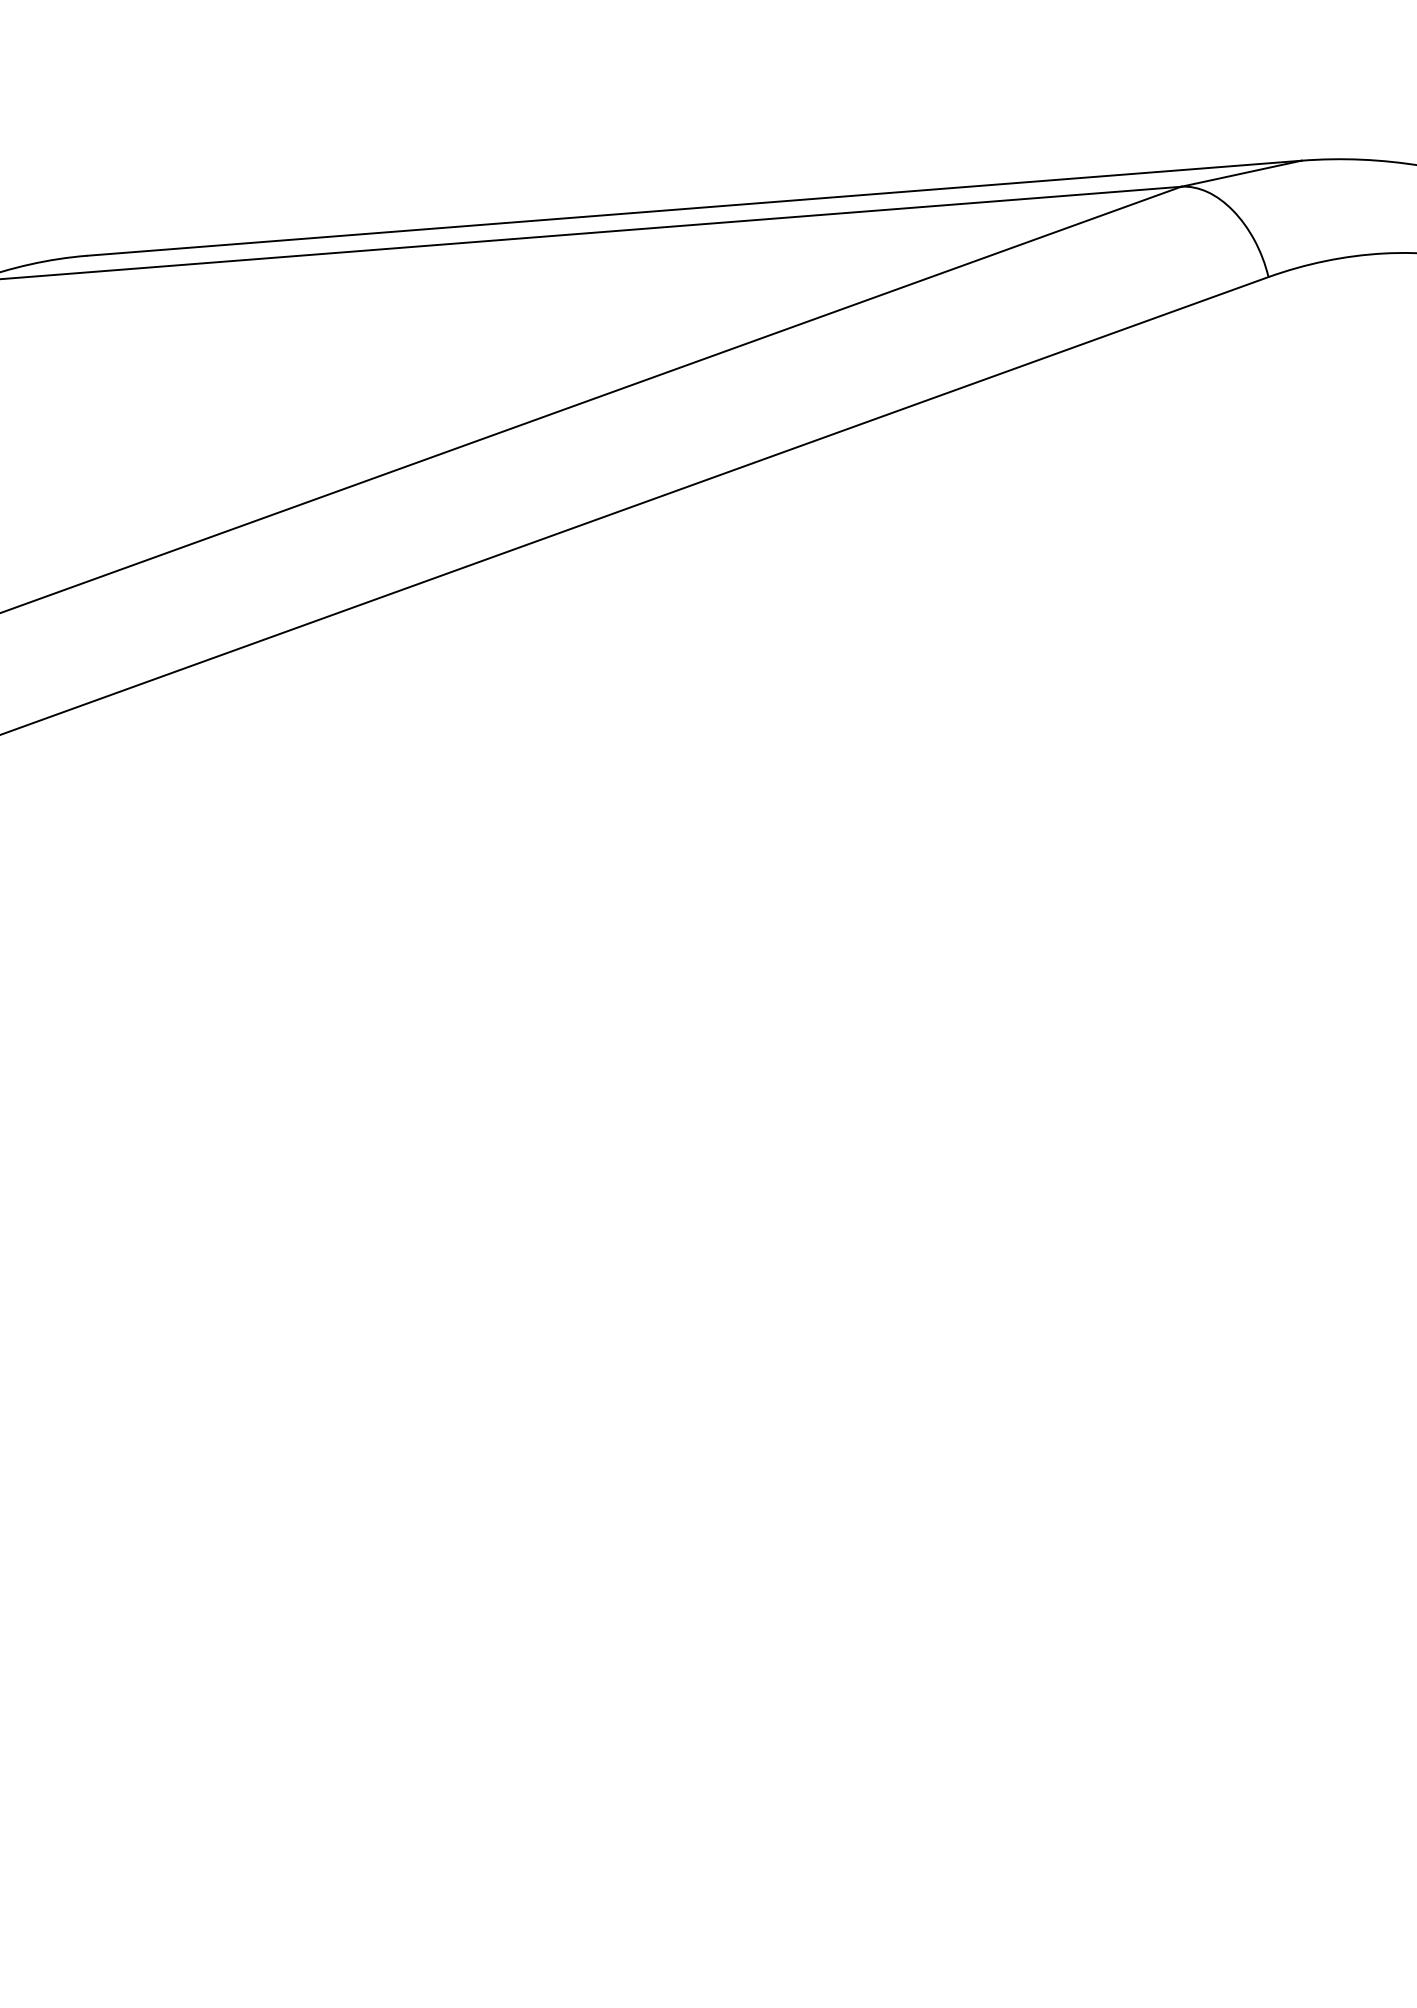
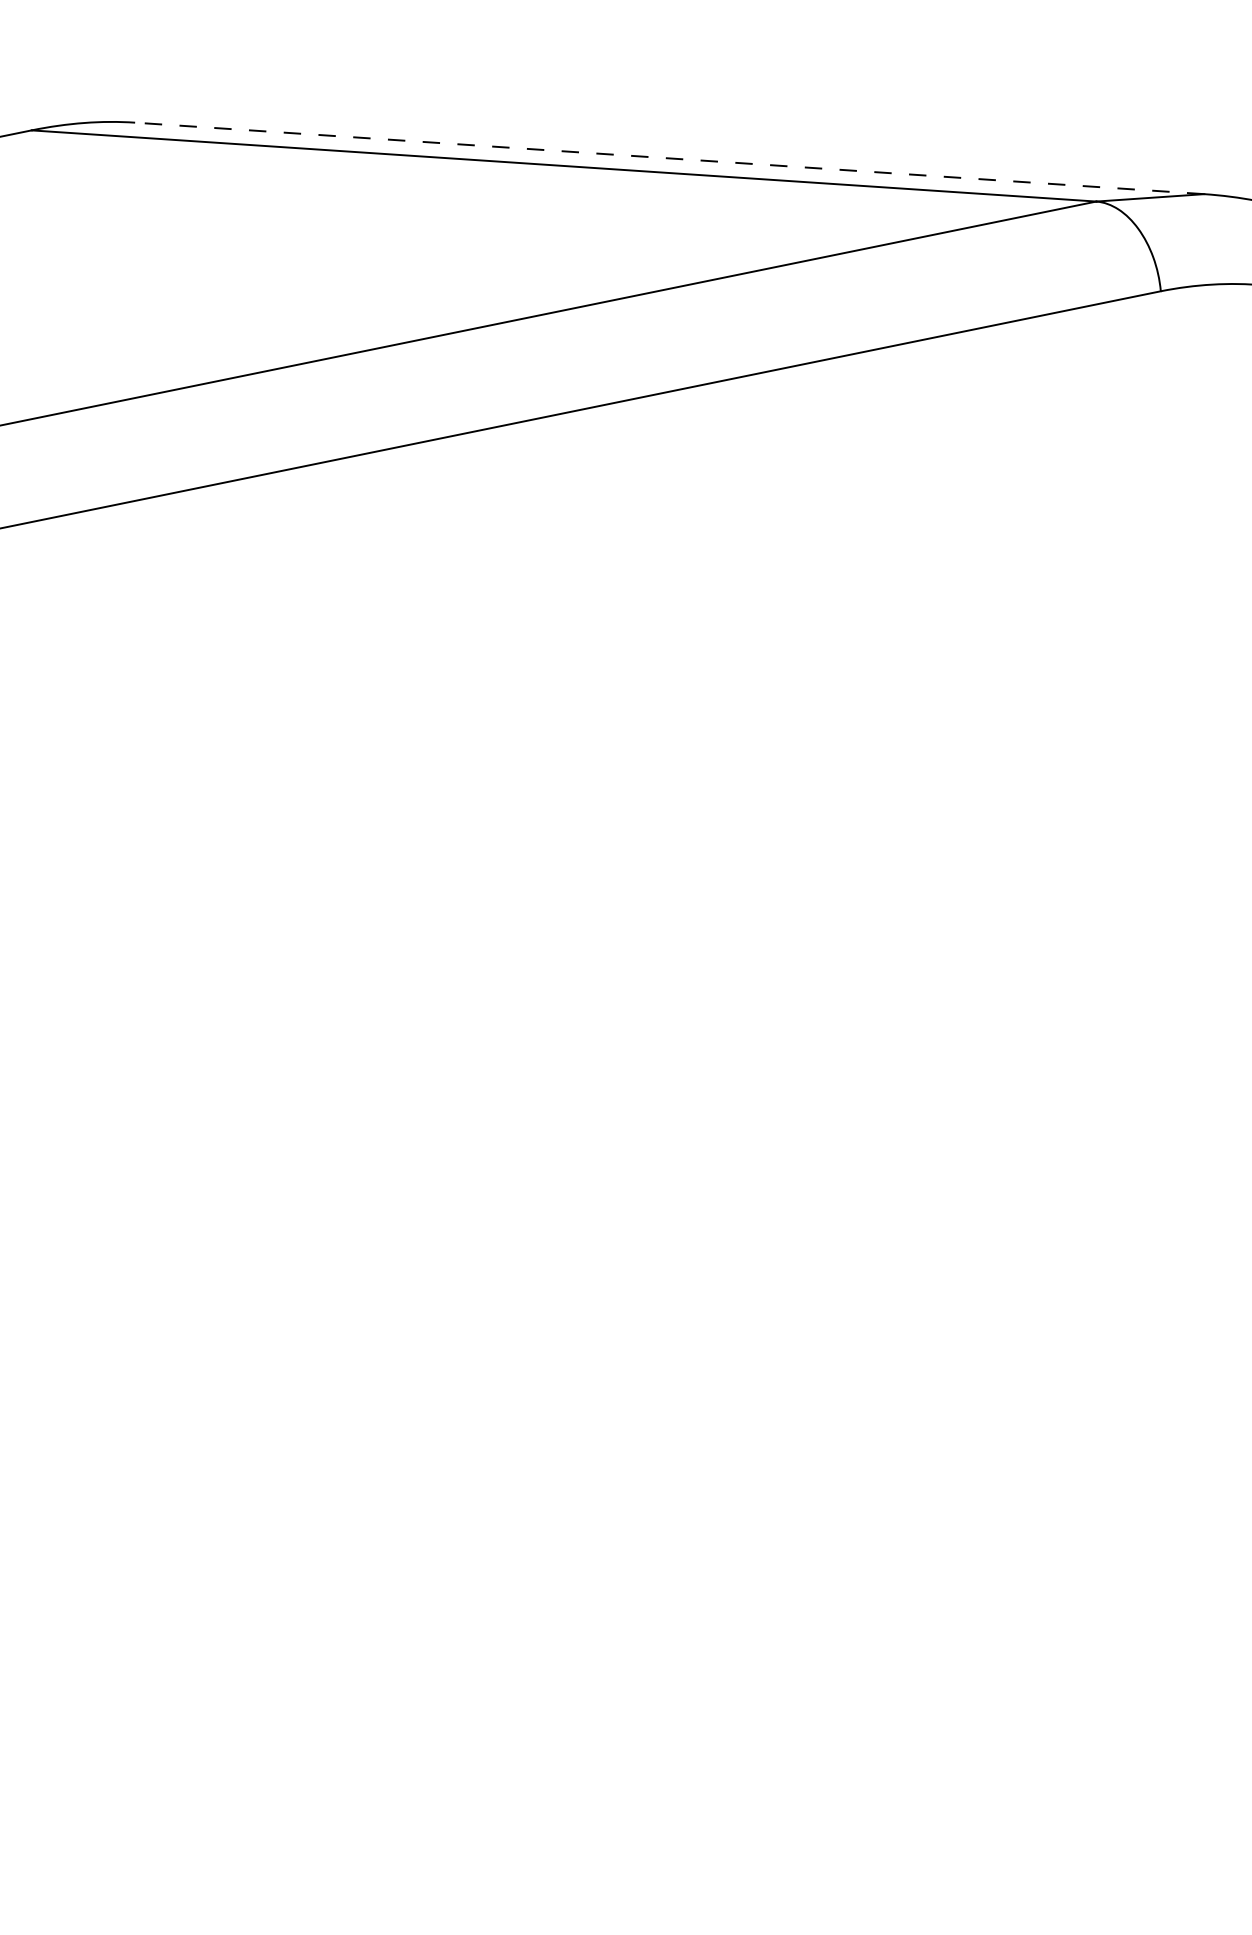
line: (694, 208) -> (669, 158), solid -> dashed

